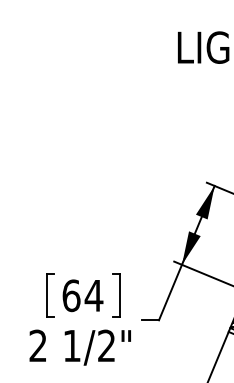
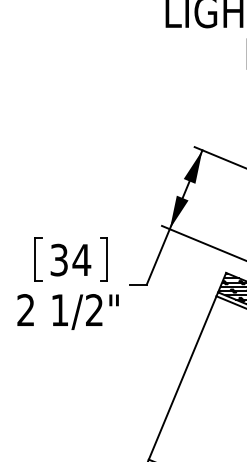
text: (71, 295) -> (59, 259), 64 -> 34

